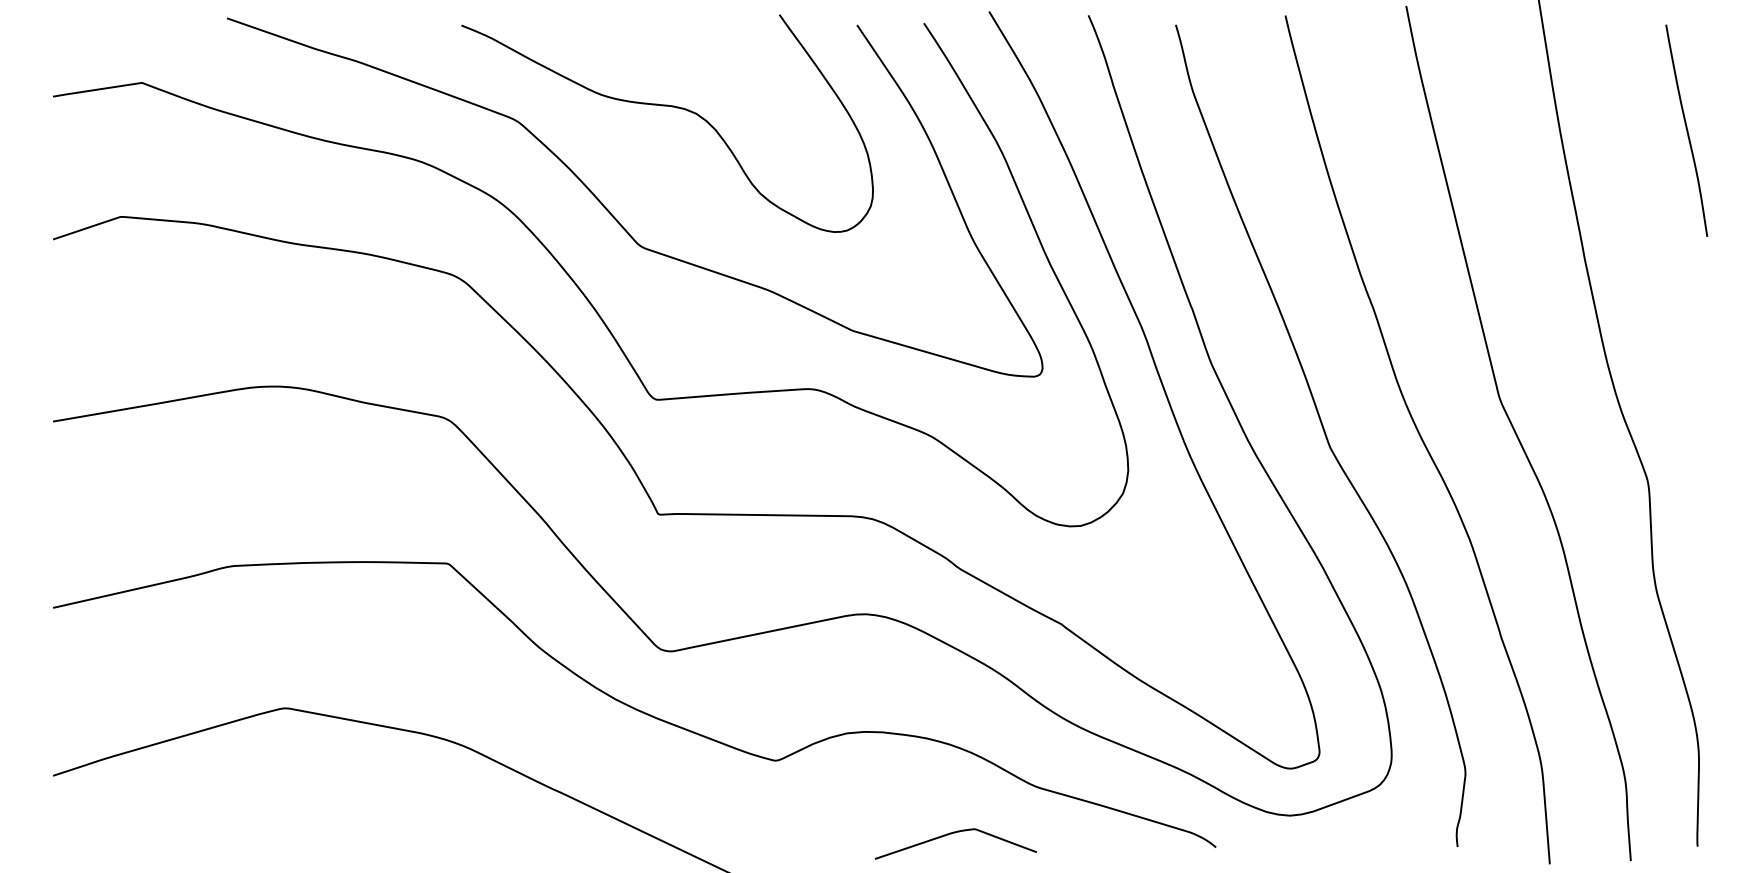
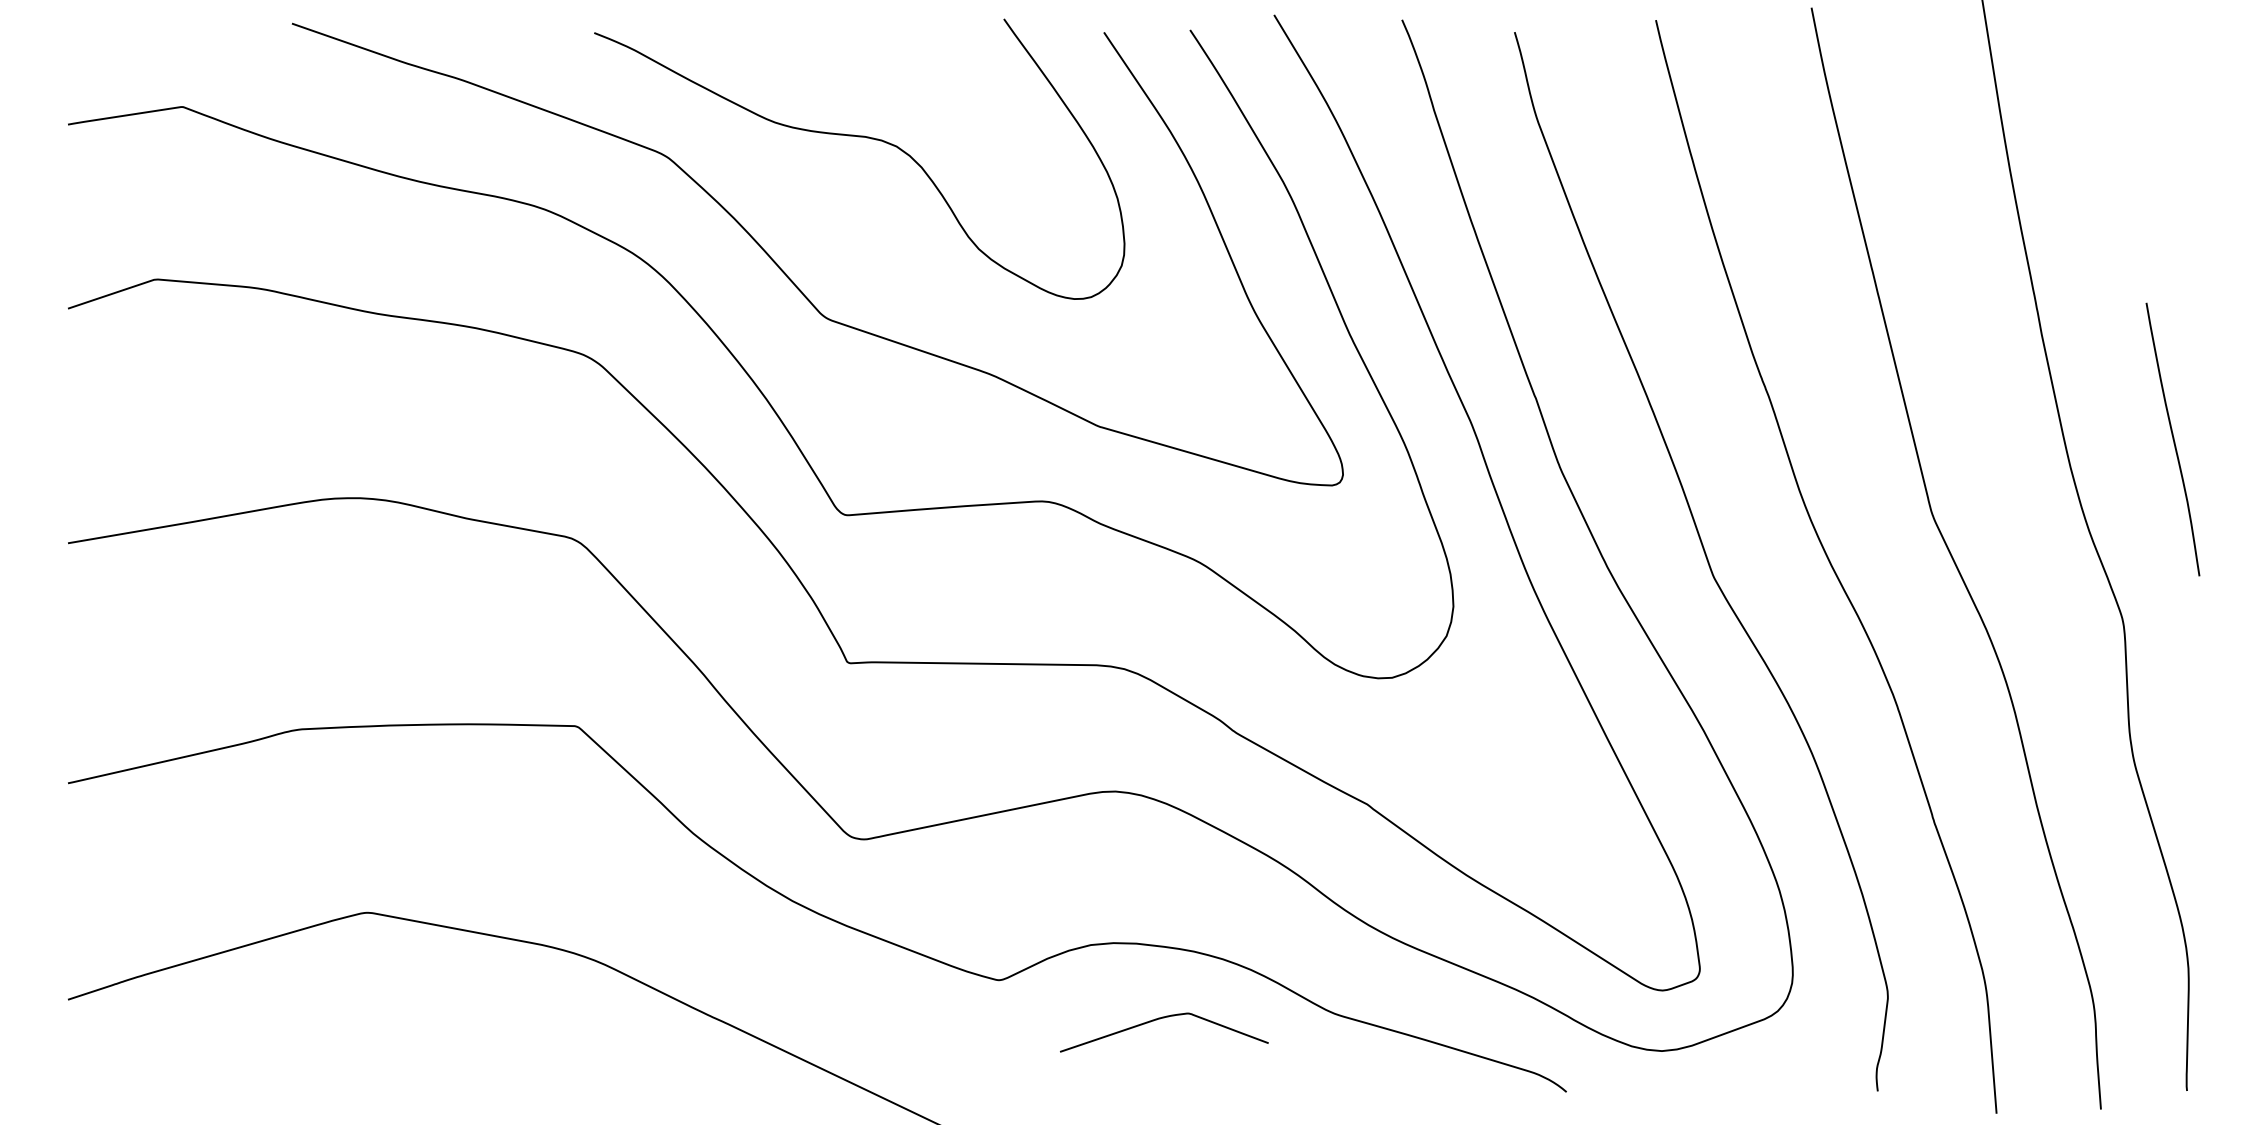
curve: (1686, 130) -> (2172, 439), moved
curve: (952, 833) -> (1160, 1019), moved

